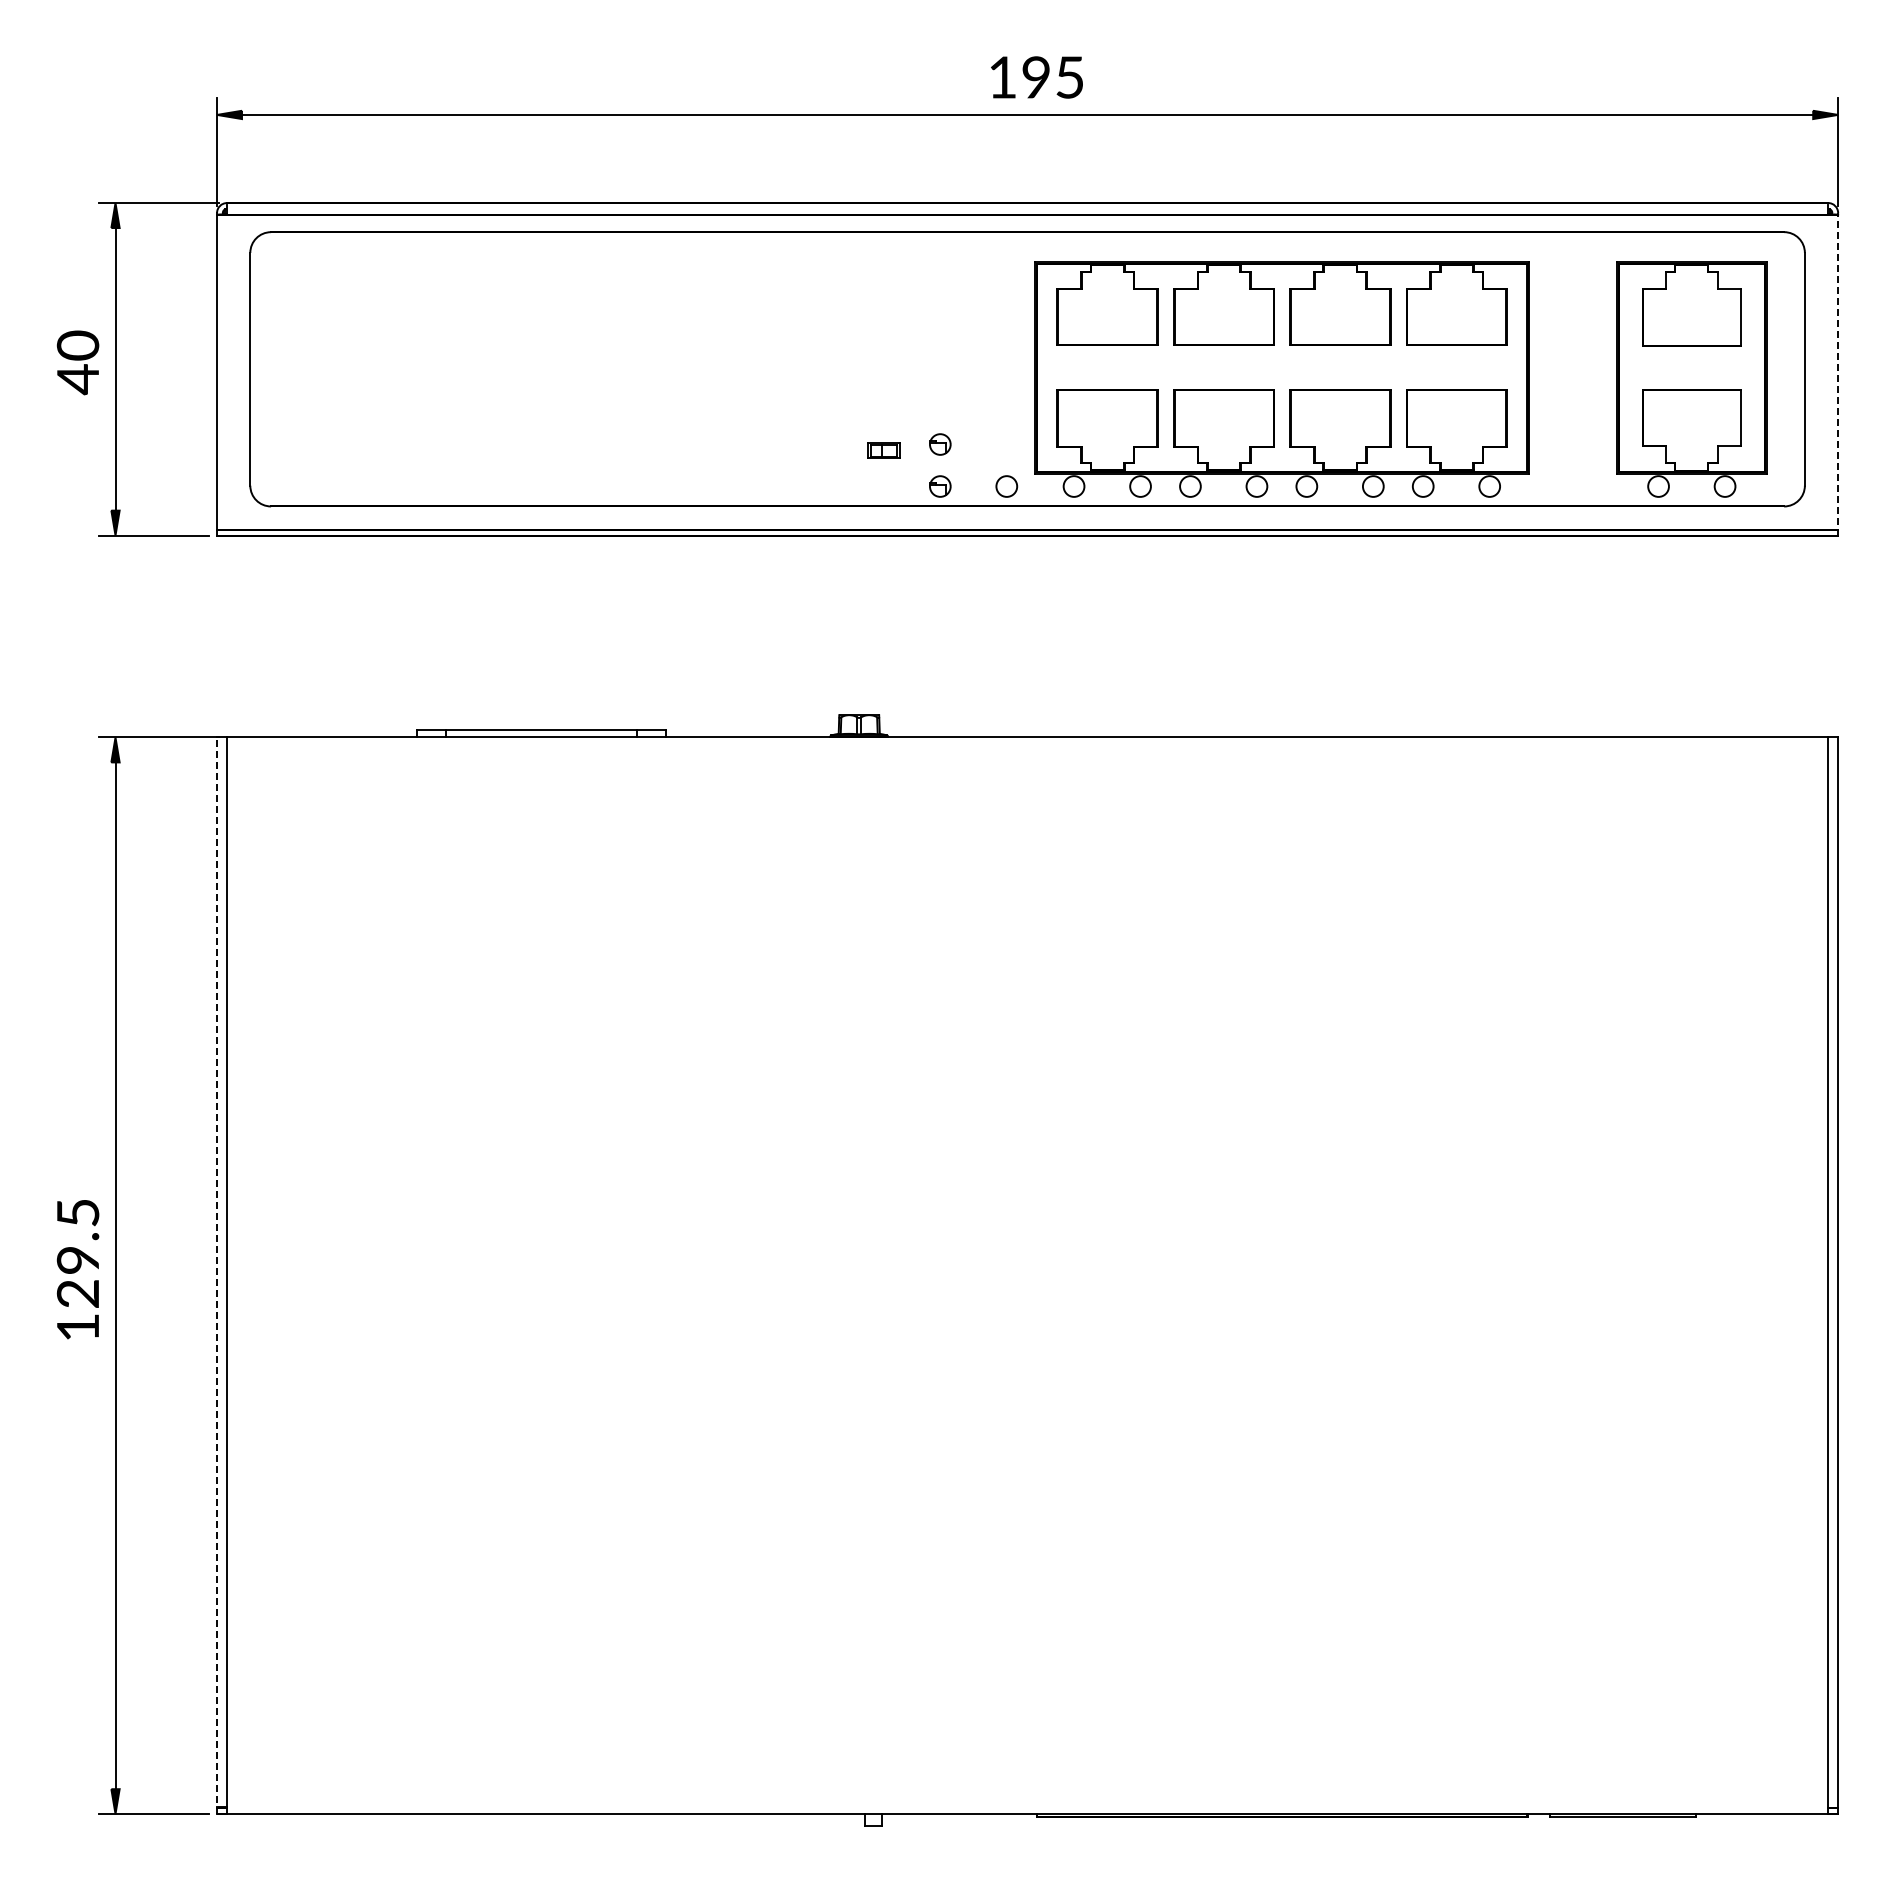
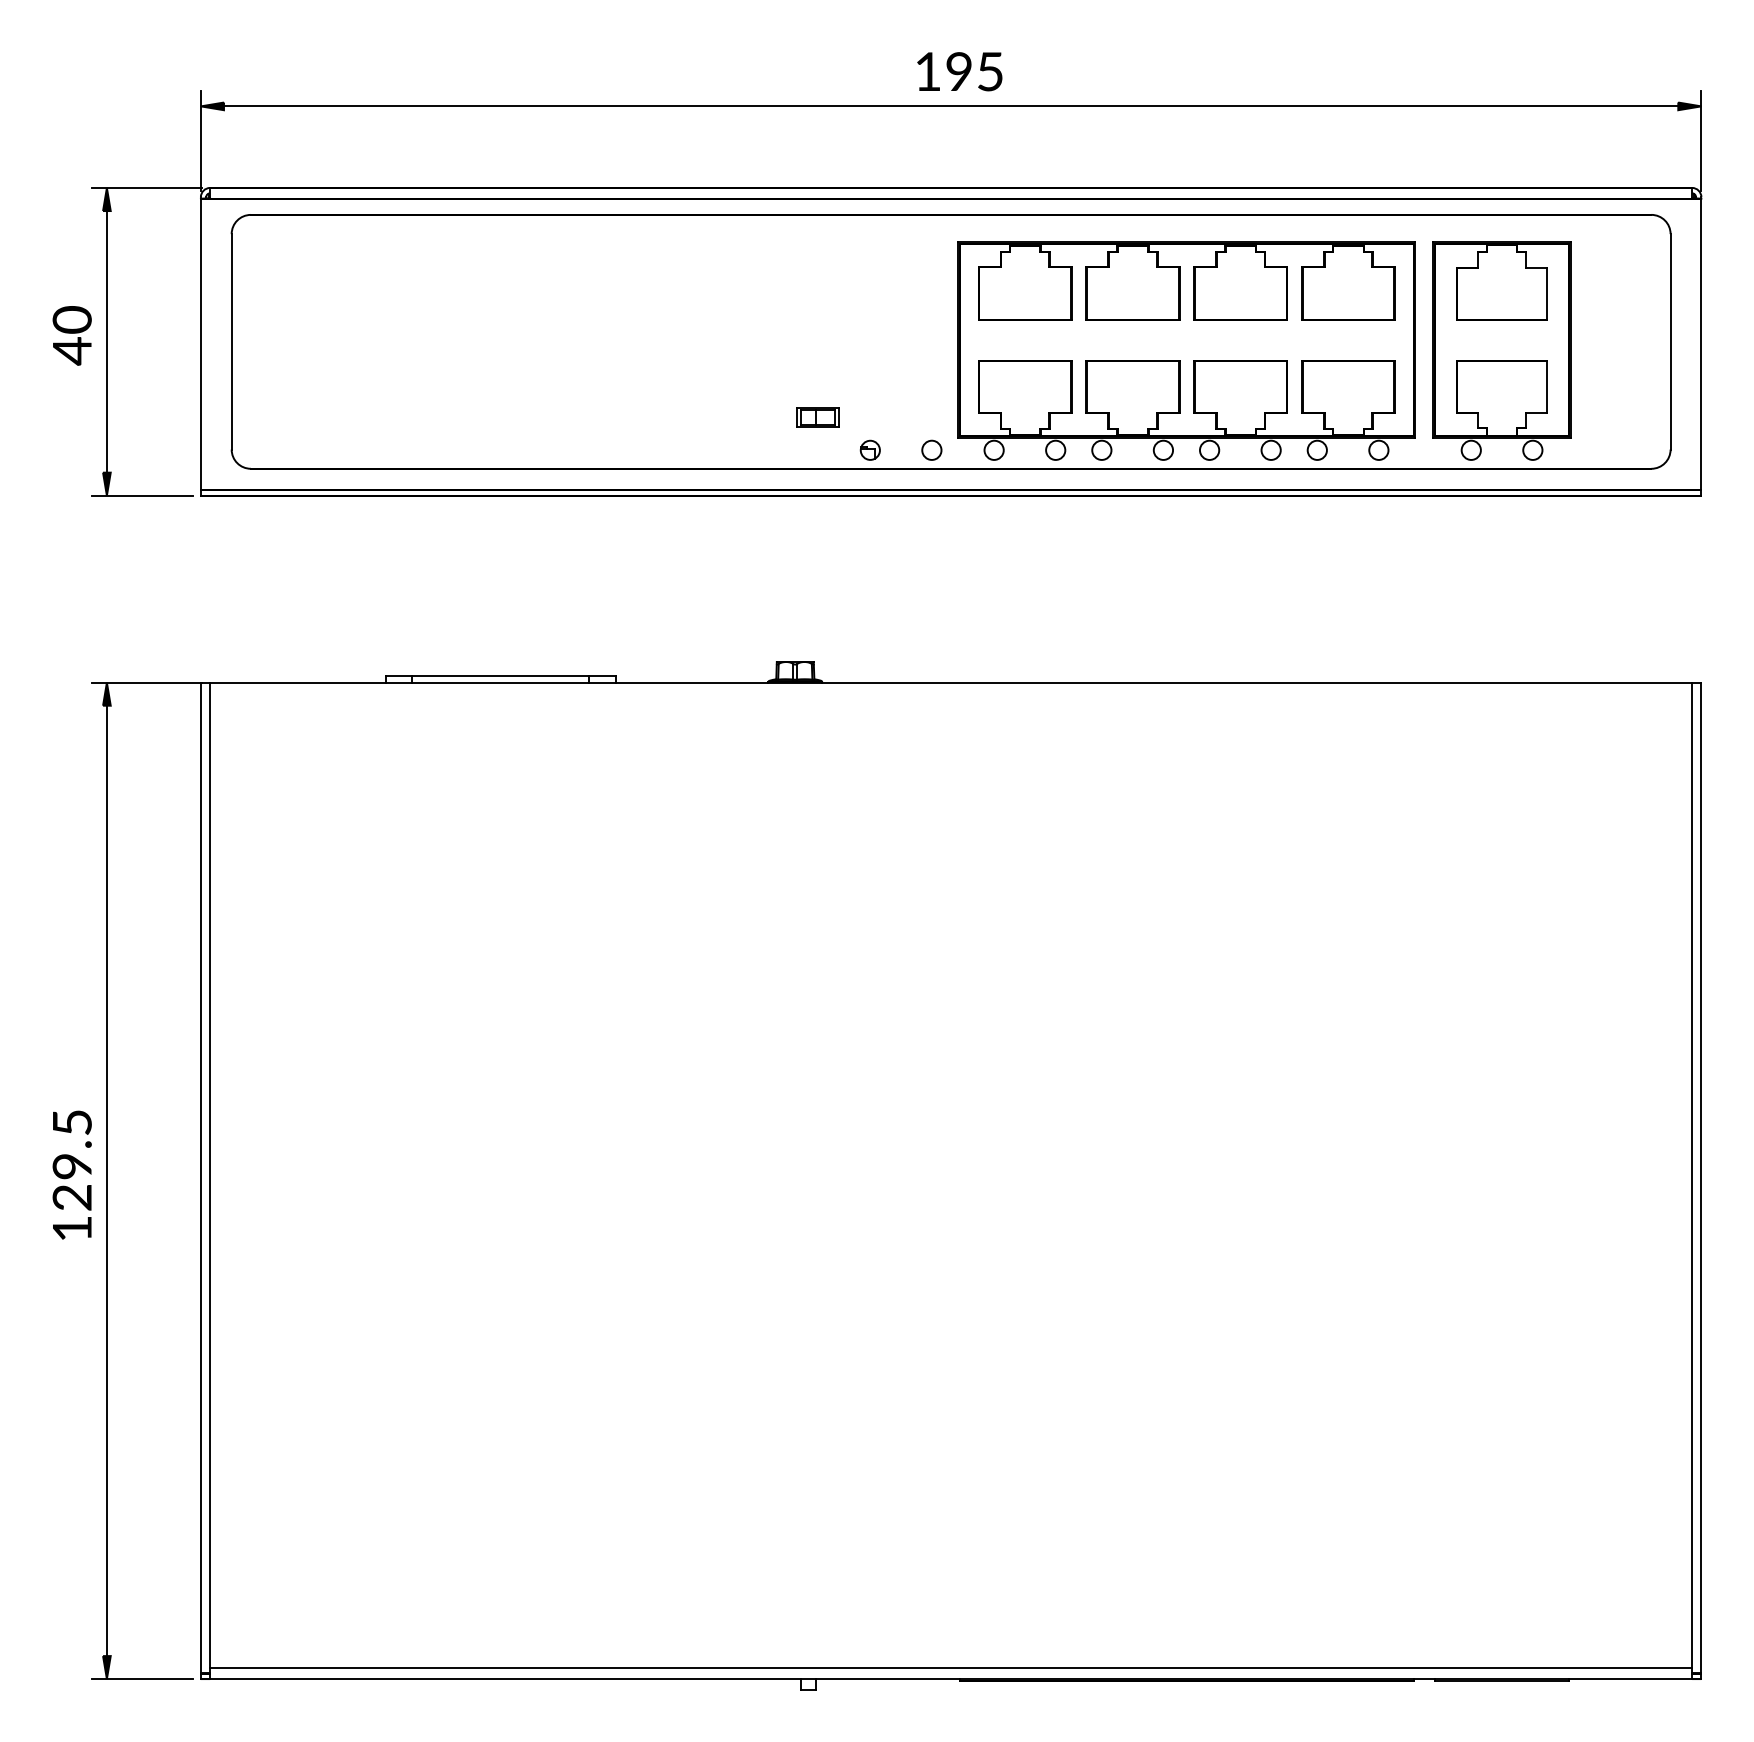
line: (1838, 373) -> (1701, 345), dashed -> solid
part: (1691, 379) -> (1501, 351), moved
part: (940, 444) -> (870, 411), removed
part: (883, 450) -> (817, 416), size x1.43
line: (217, 1275) -> (201, 1180), dashed -> solid
line: (1027, 1802) -> (951, 1668), added

